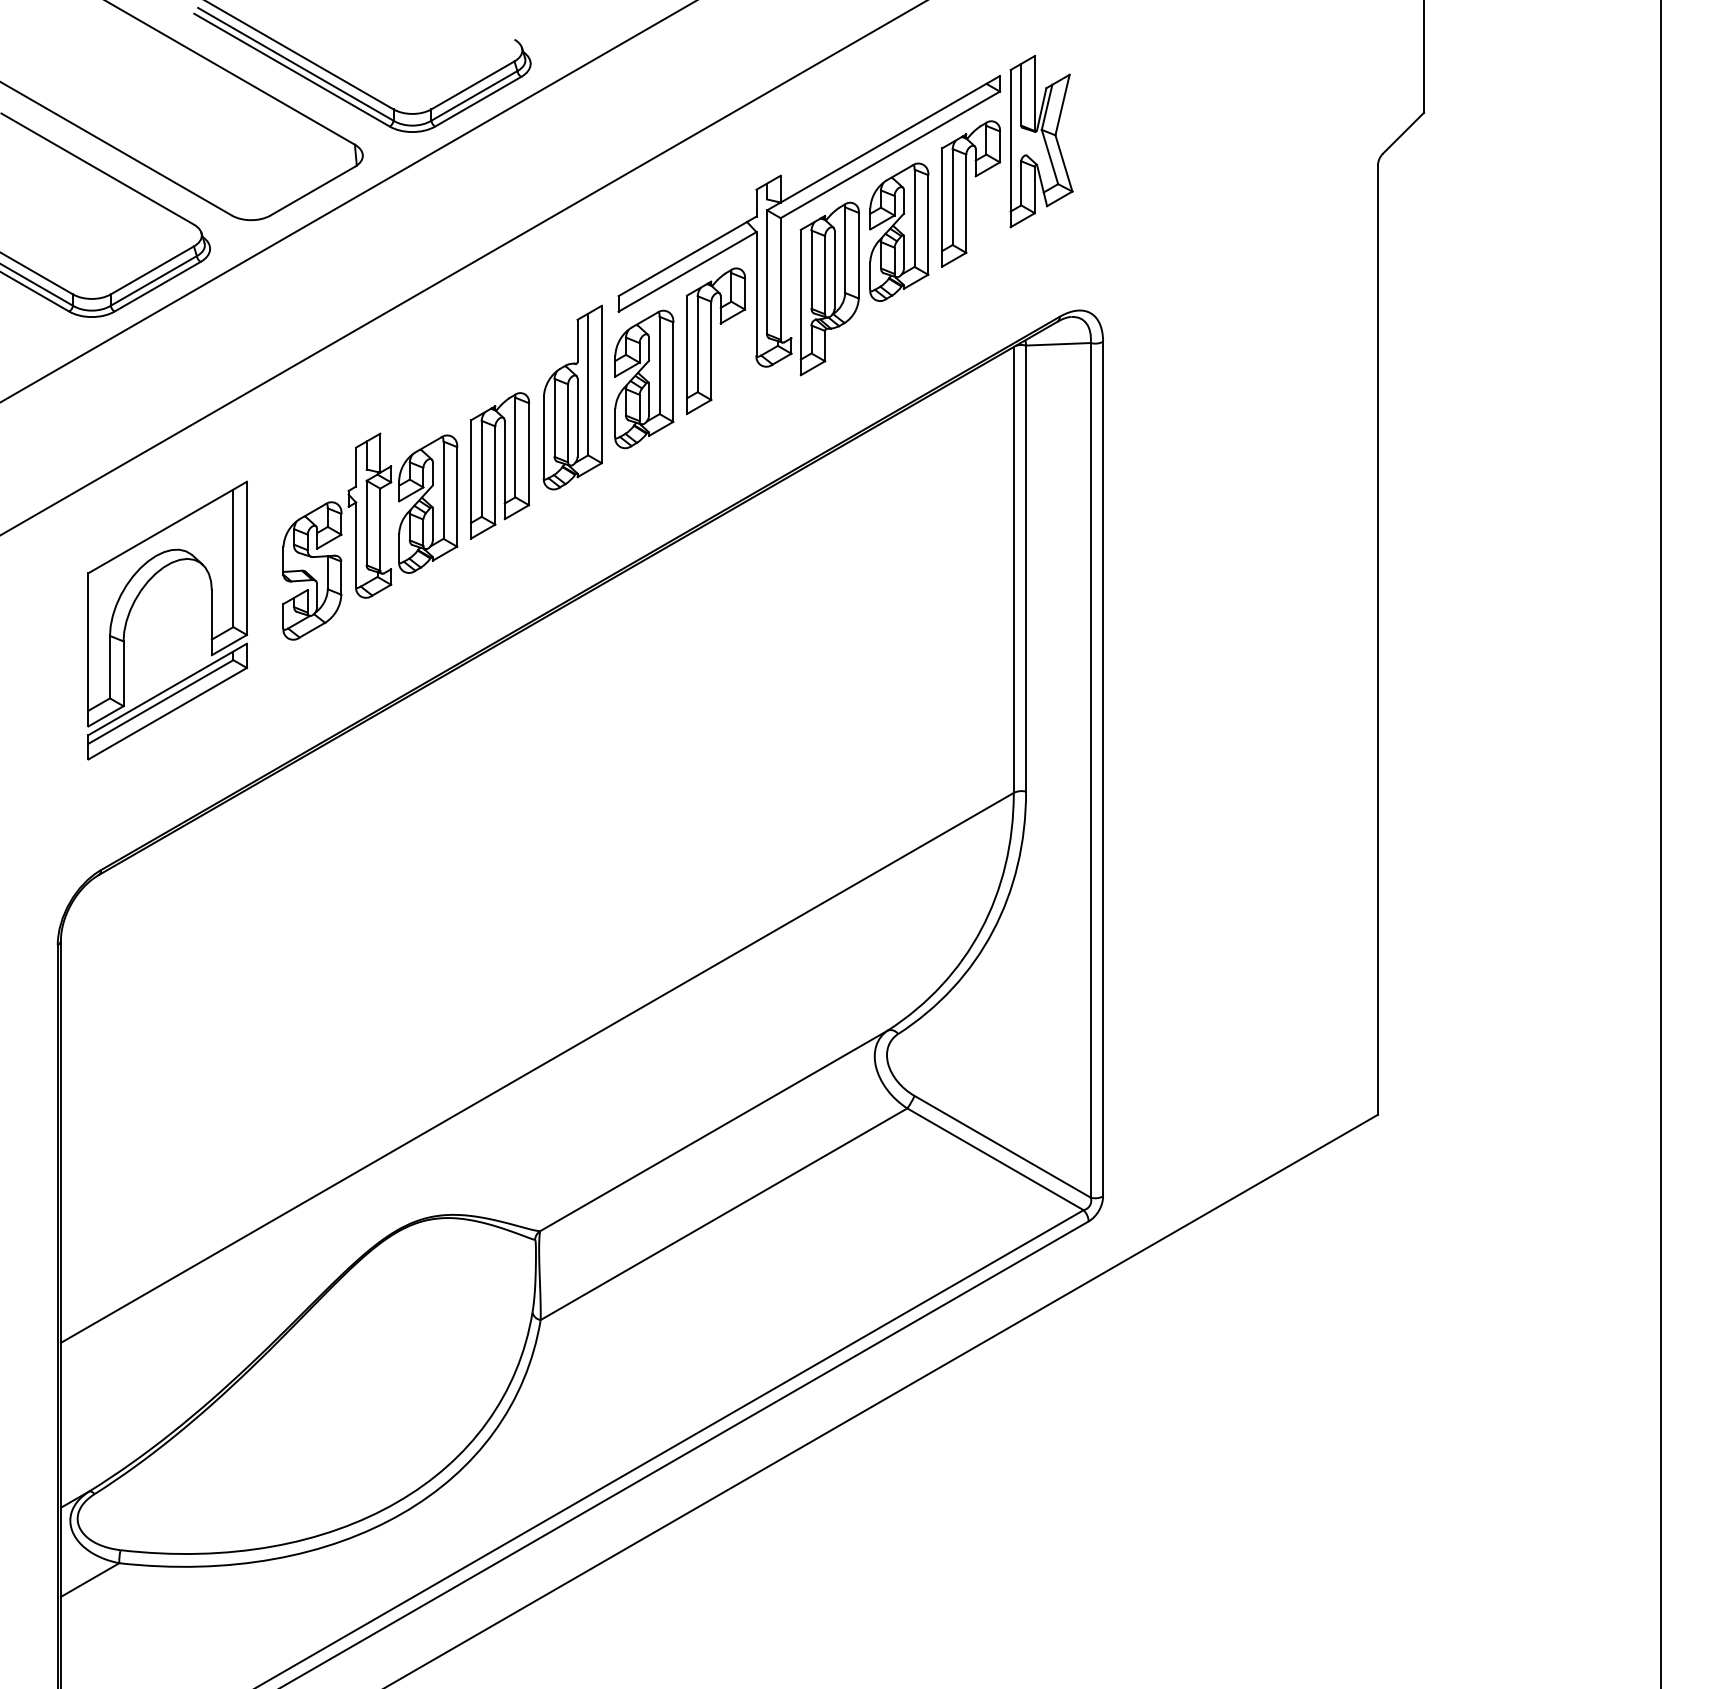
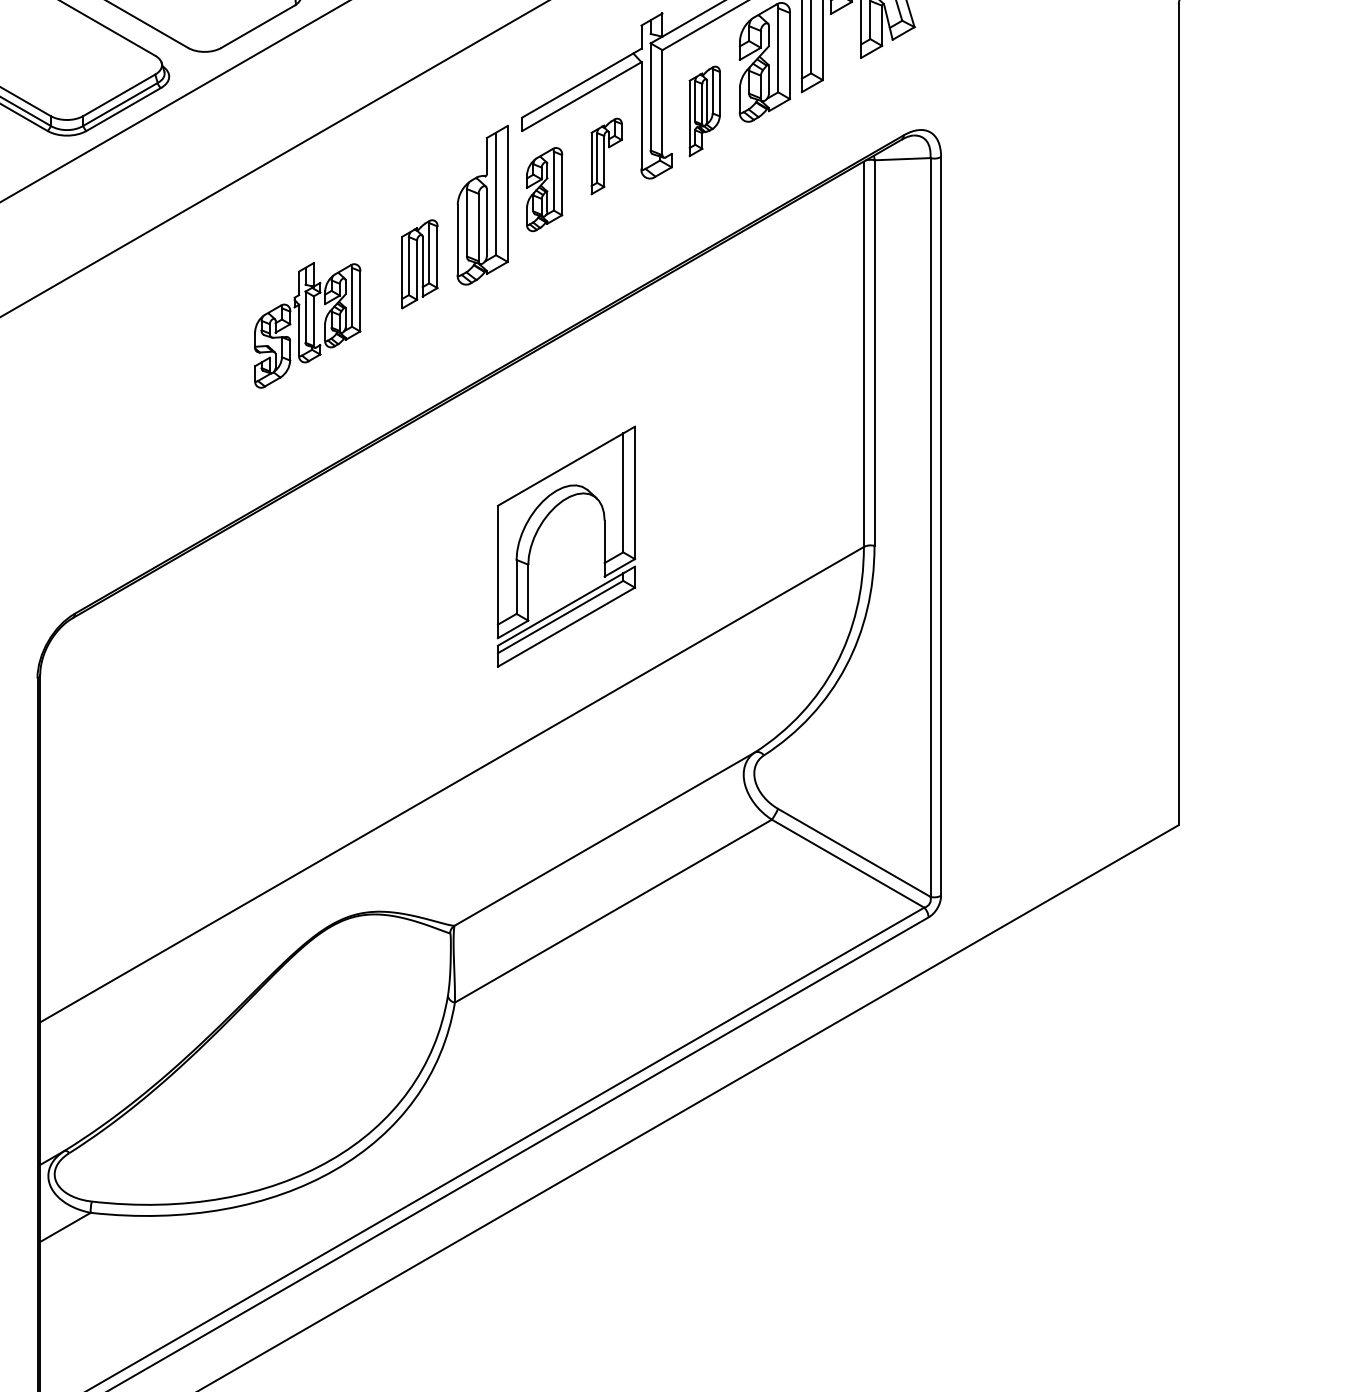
part: (829, 288) -> (704, 110), size x0.6
part: (716, 340) -> (606, 155), size x0.6
part: (644, 379) -> (544, 189), size x0.7
part: (500, 465) -> (420, 263), size x0.7
part: (370, 536) -> (307, 325), size x0.7
part: (134, 604) -> (537, 532), moved

